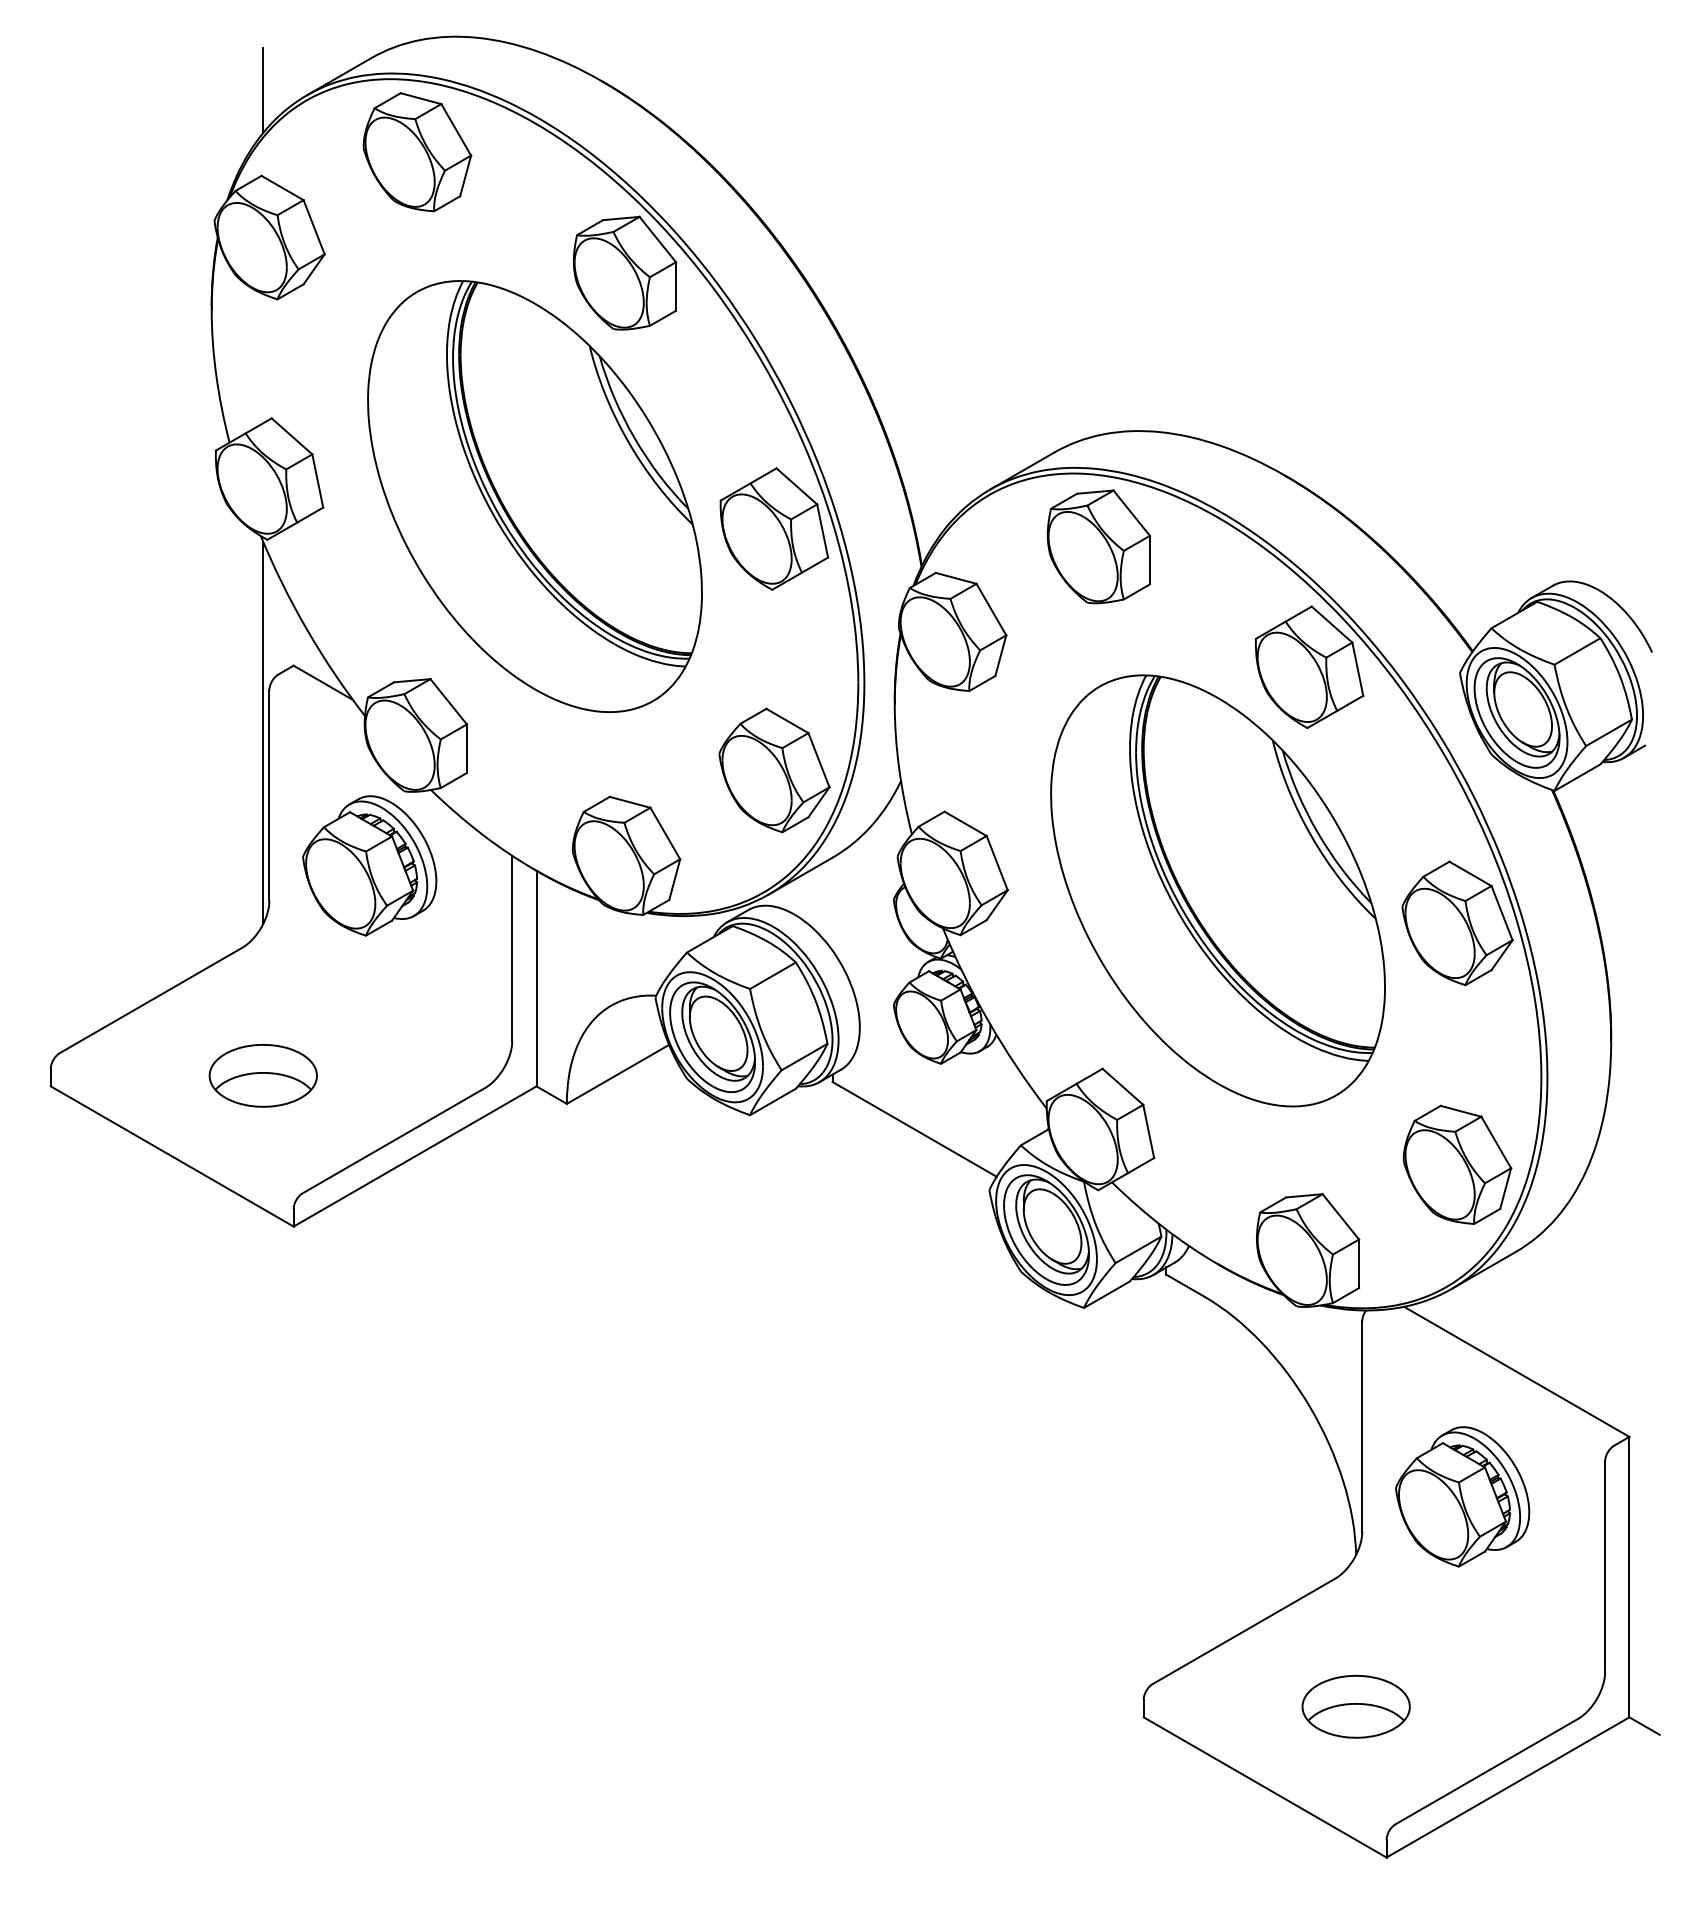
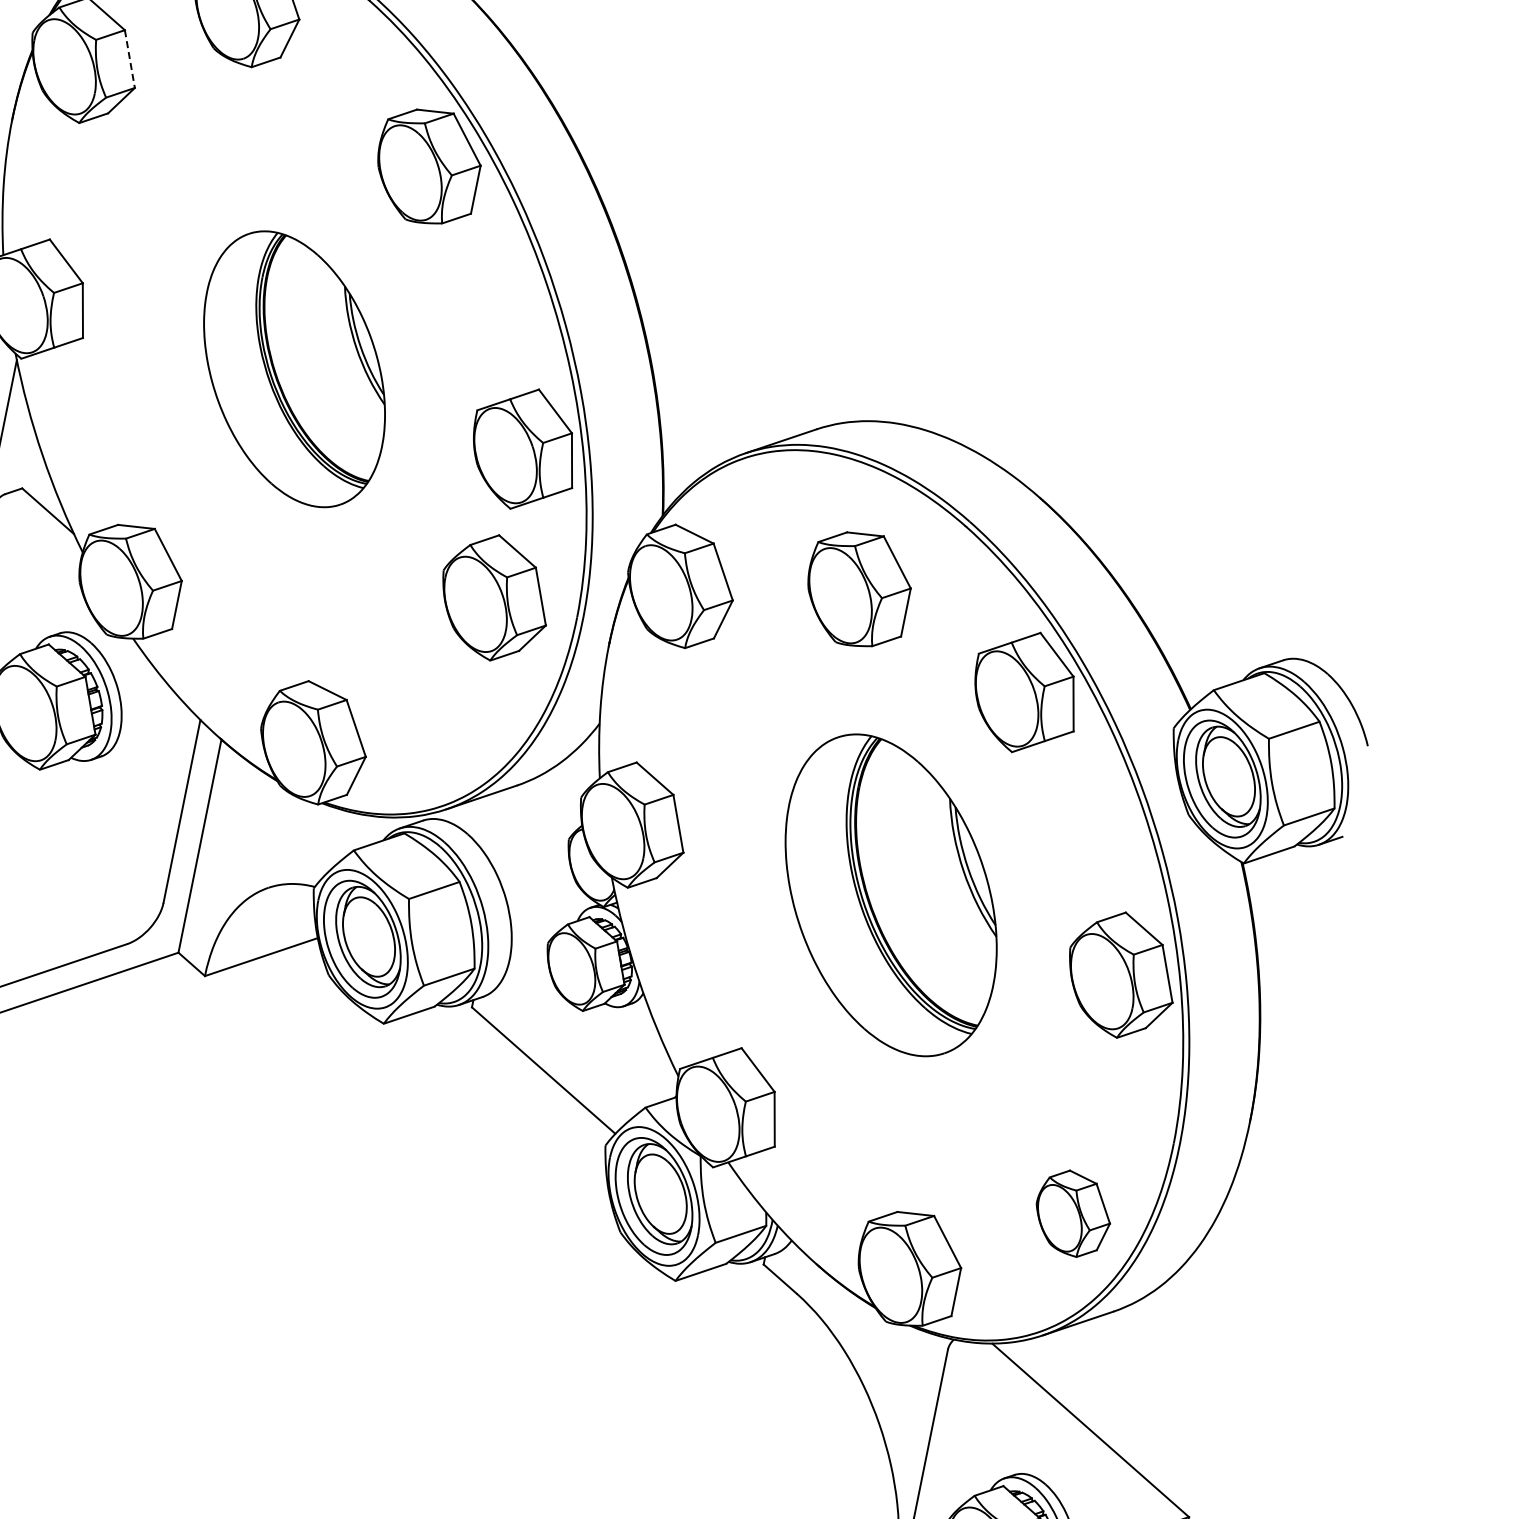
line: (314, 227) -> (130, 59), solid -> dashed
part: (534, 496) -> (294, 369), size x0.6
part: (1098, 546) -> (857, 588), moved
part: (774, 770) -> (494, 597), moved
part: (1217, 890) -> (890, 894), size x0.7
part: (1457, 1164) -> (1073, 1213), size x0.7

